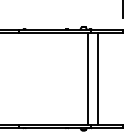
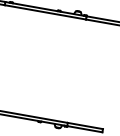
line: (88, 78) -> (73, 70), removed
line: (98, 78) -> (84, 72), removed

